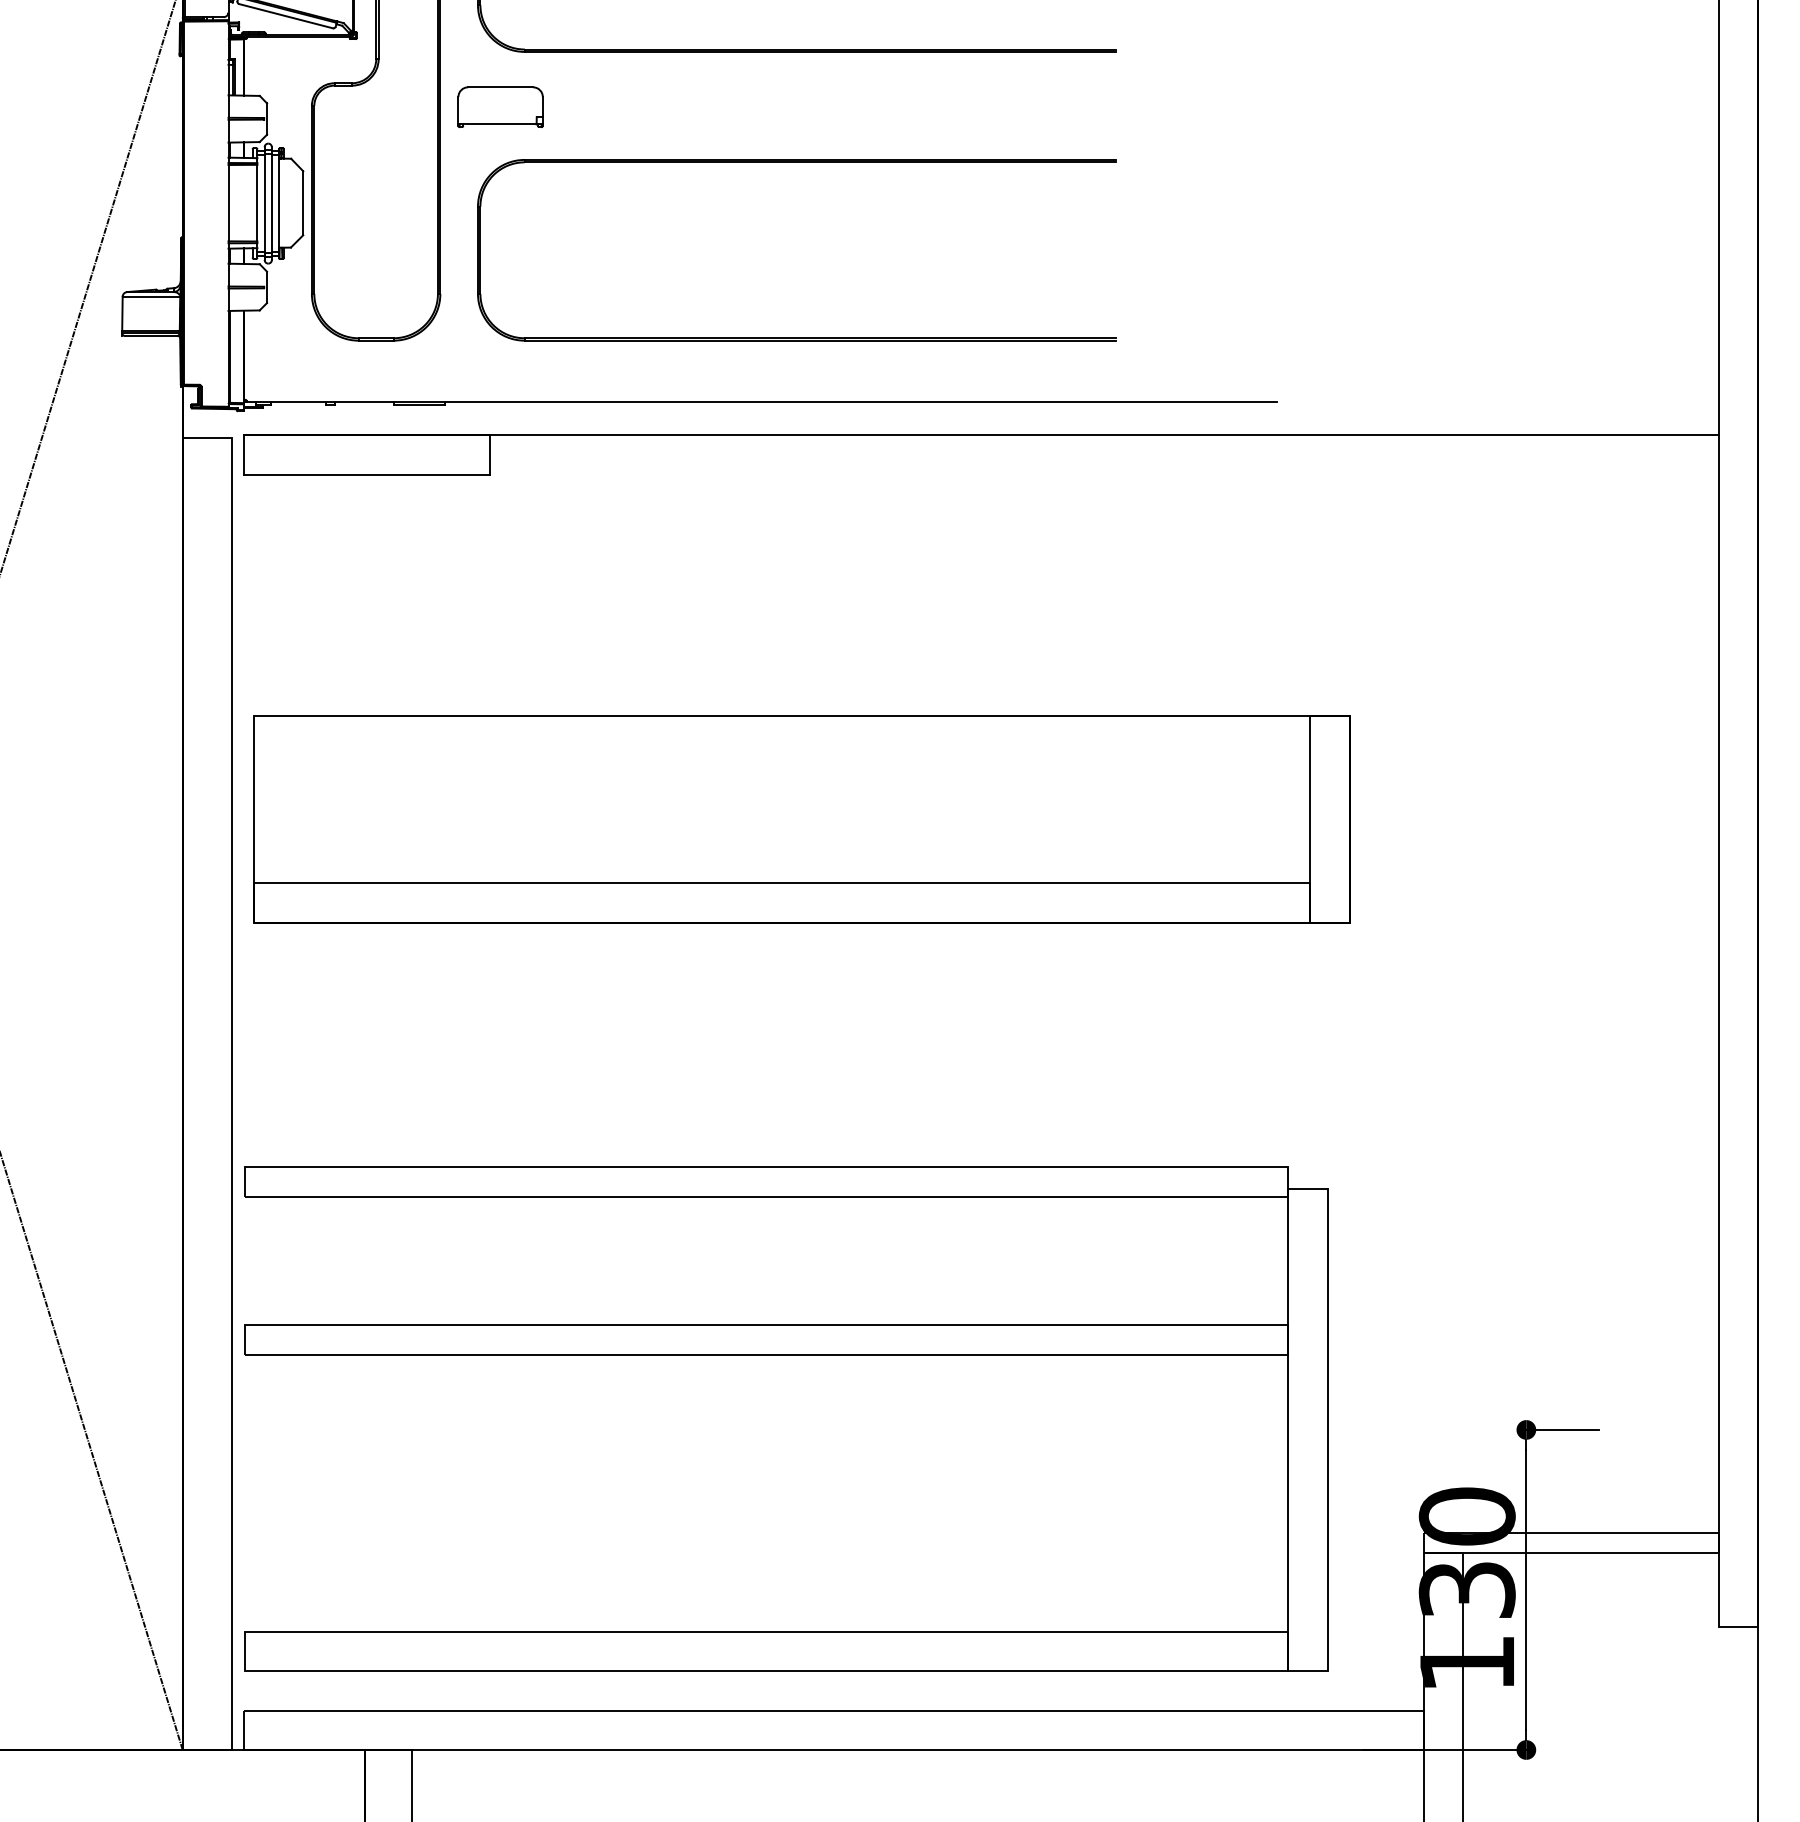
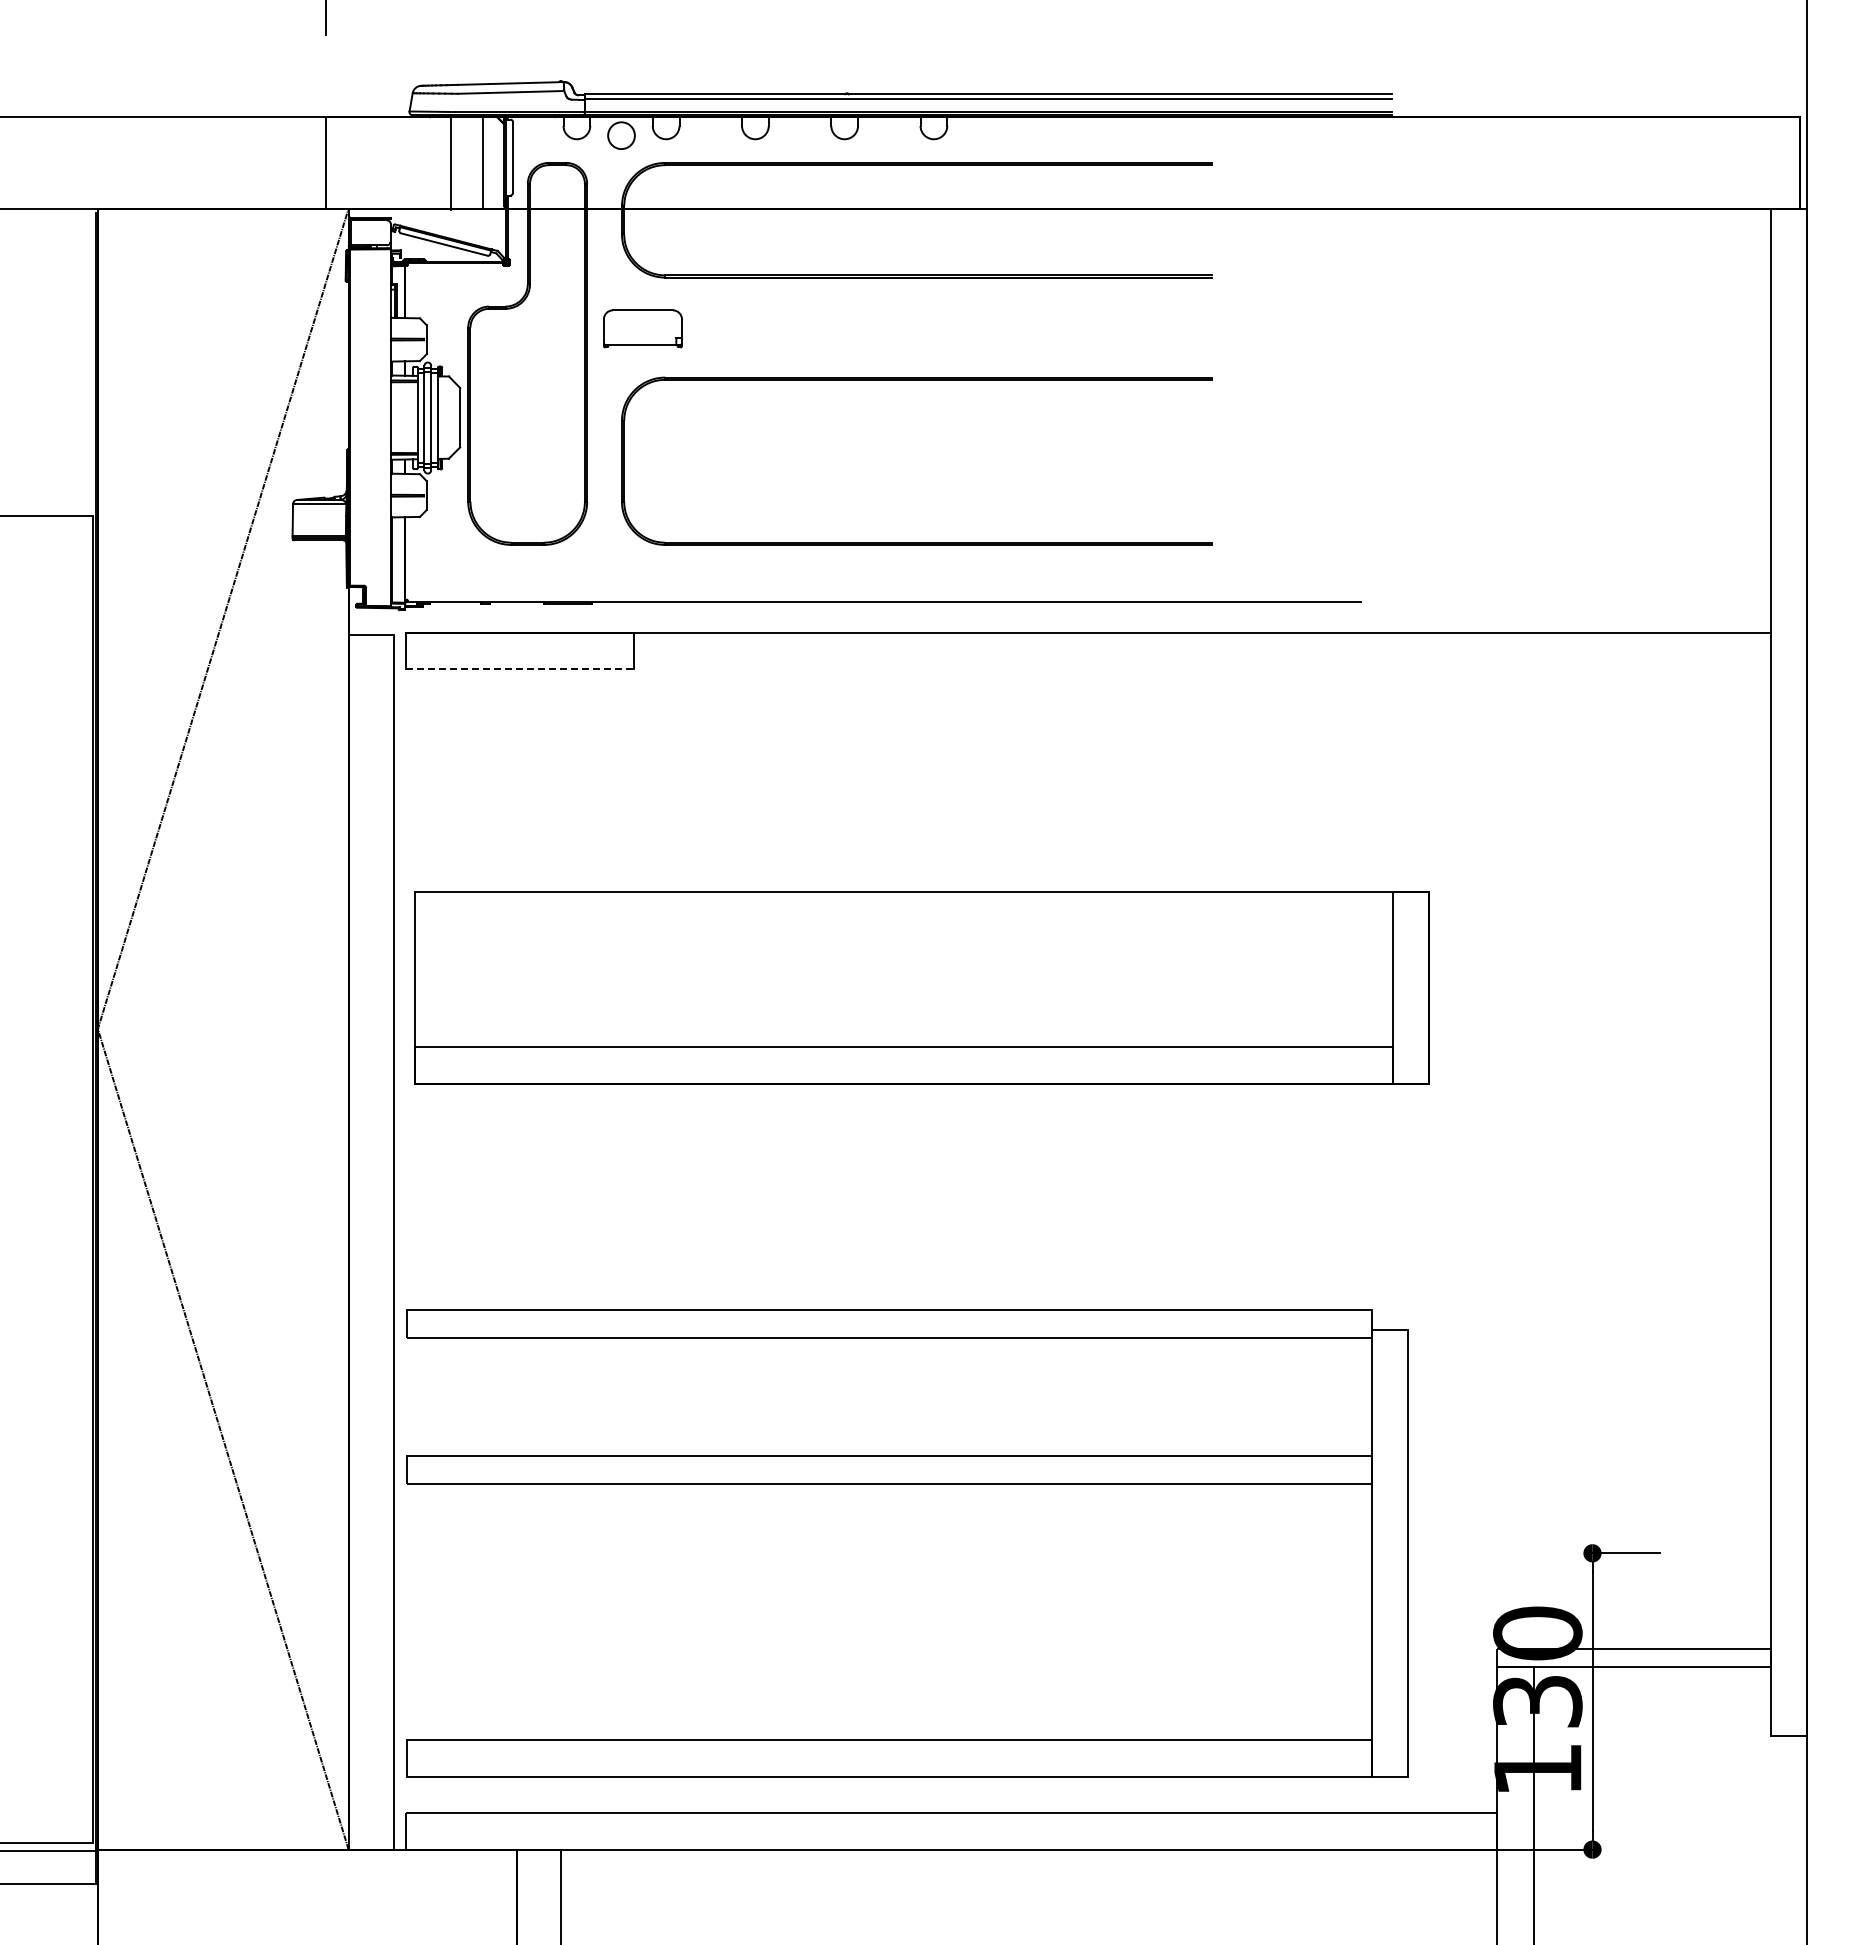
line: (367, 475) -> (519, 669), solid -> dashed

